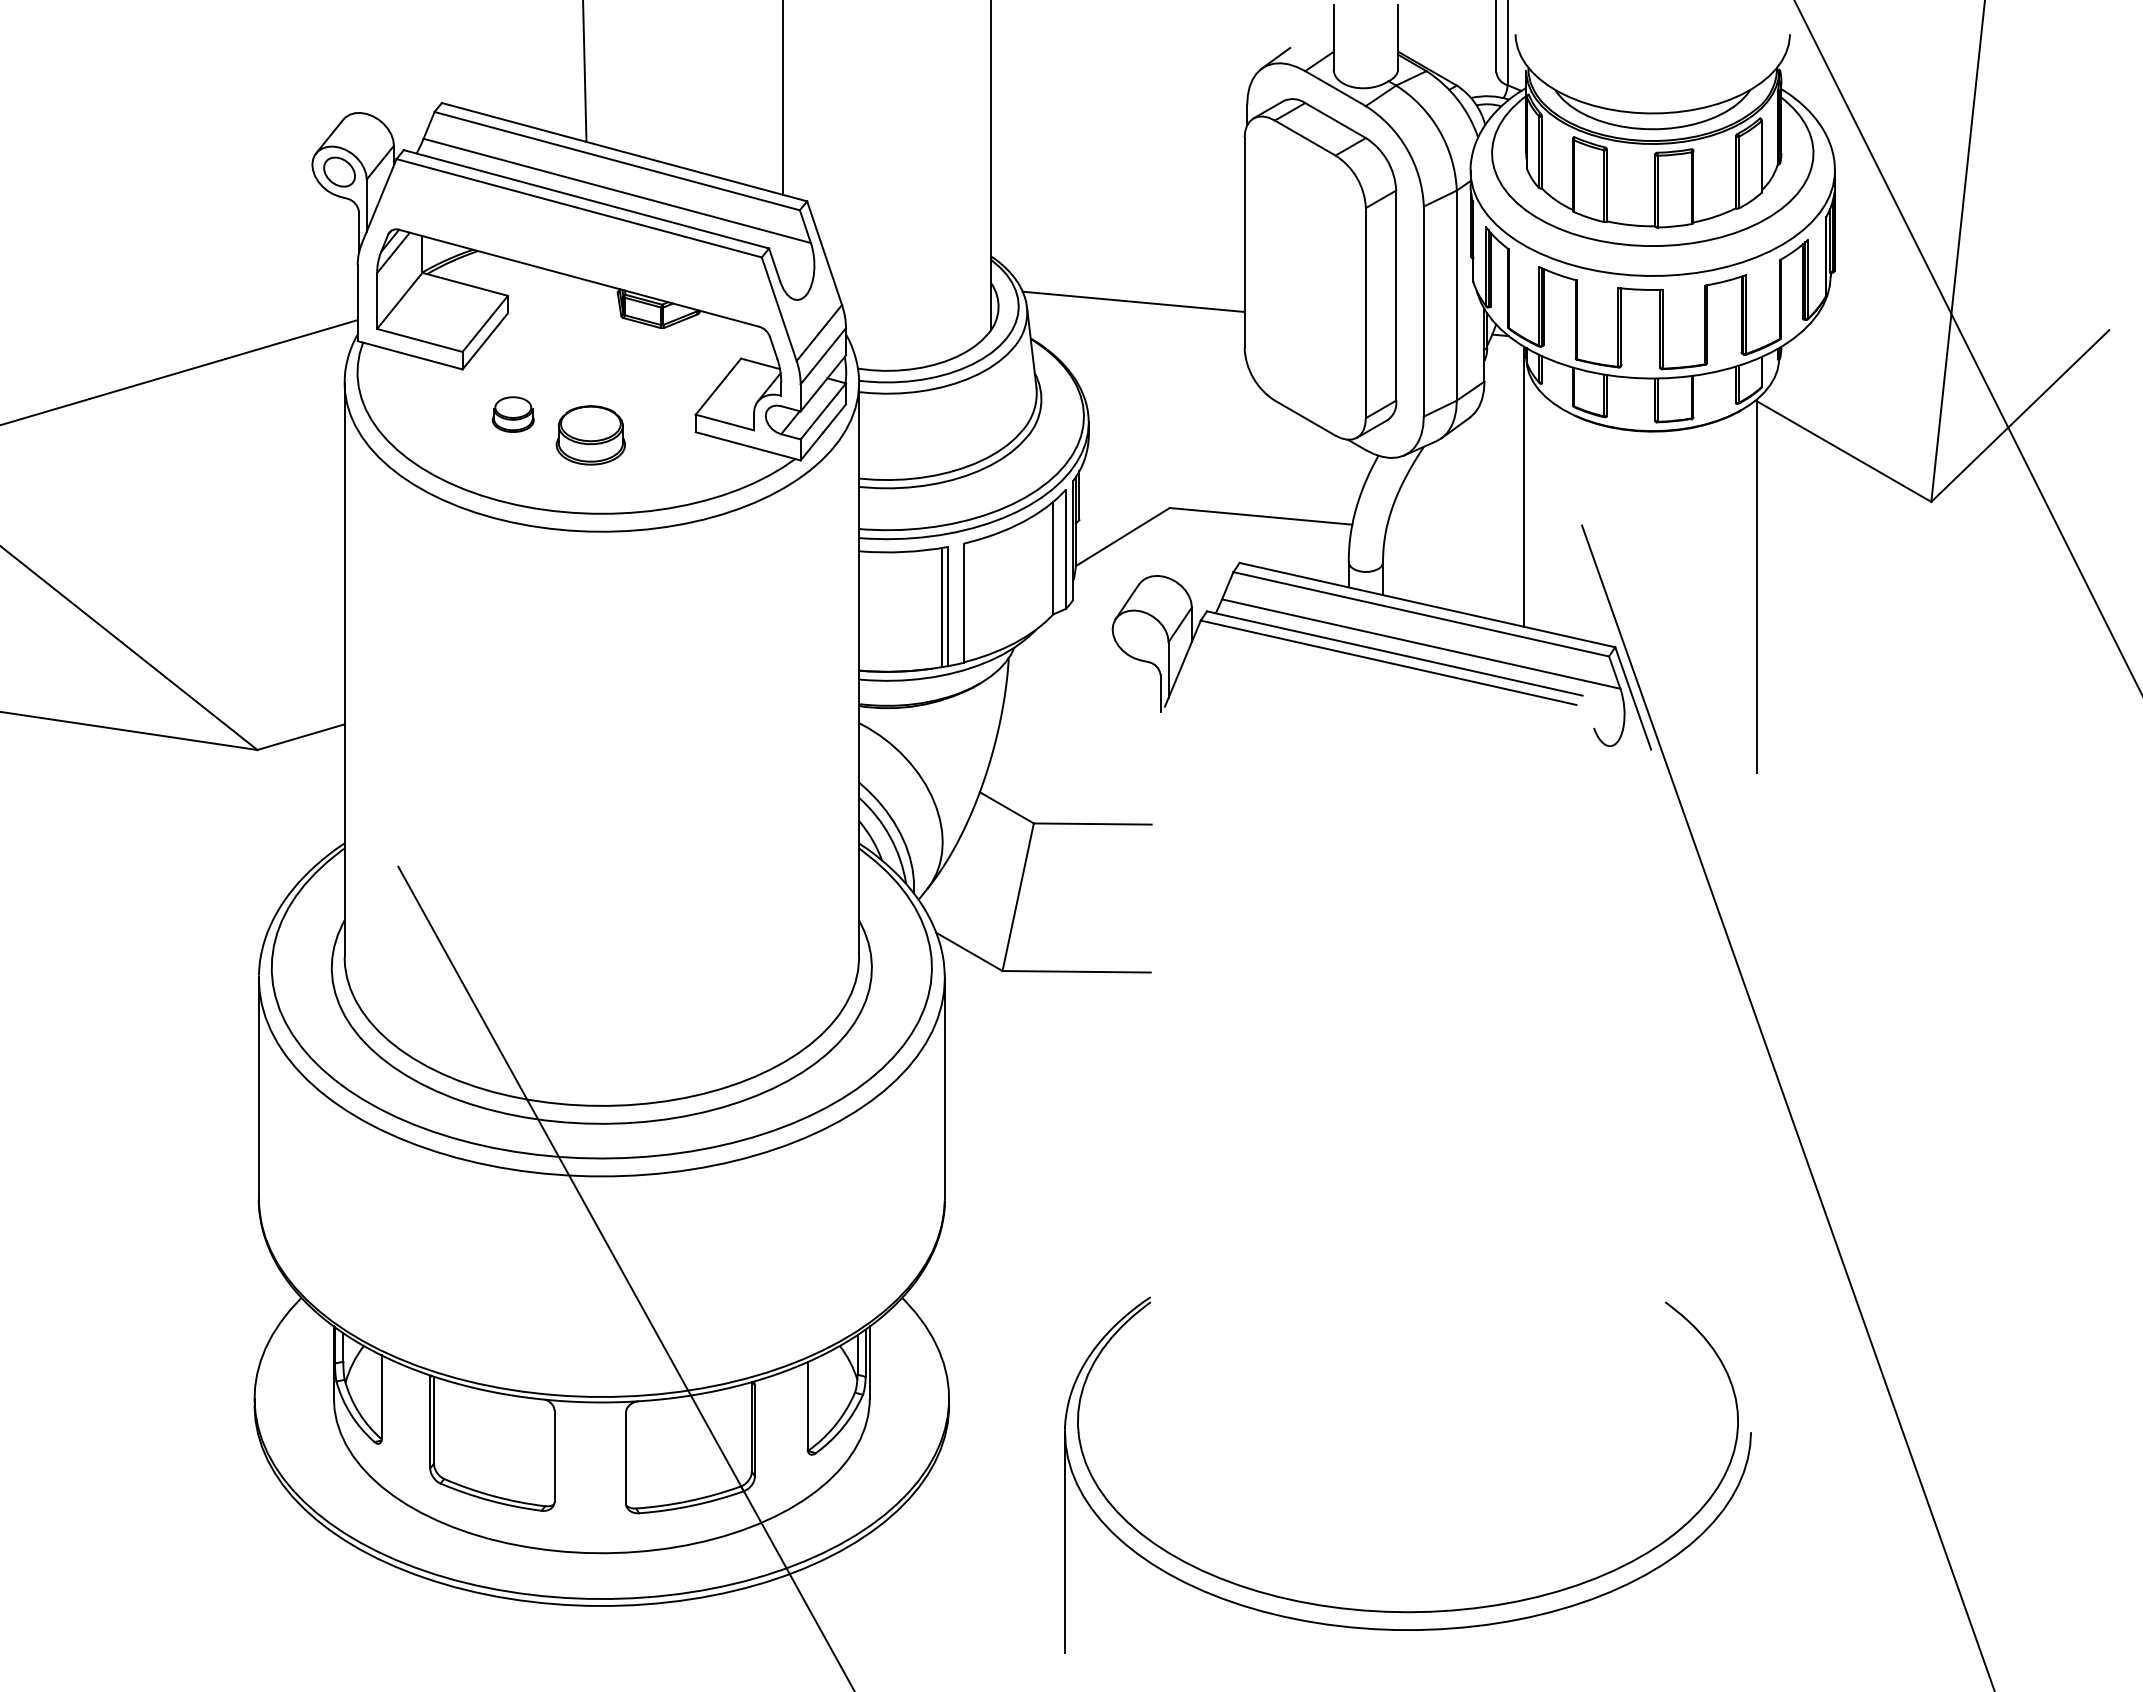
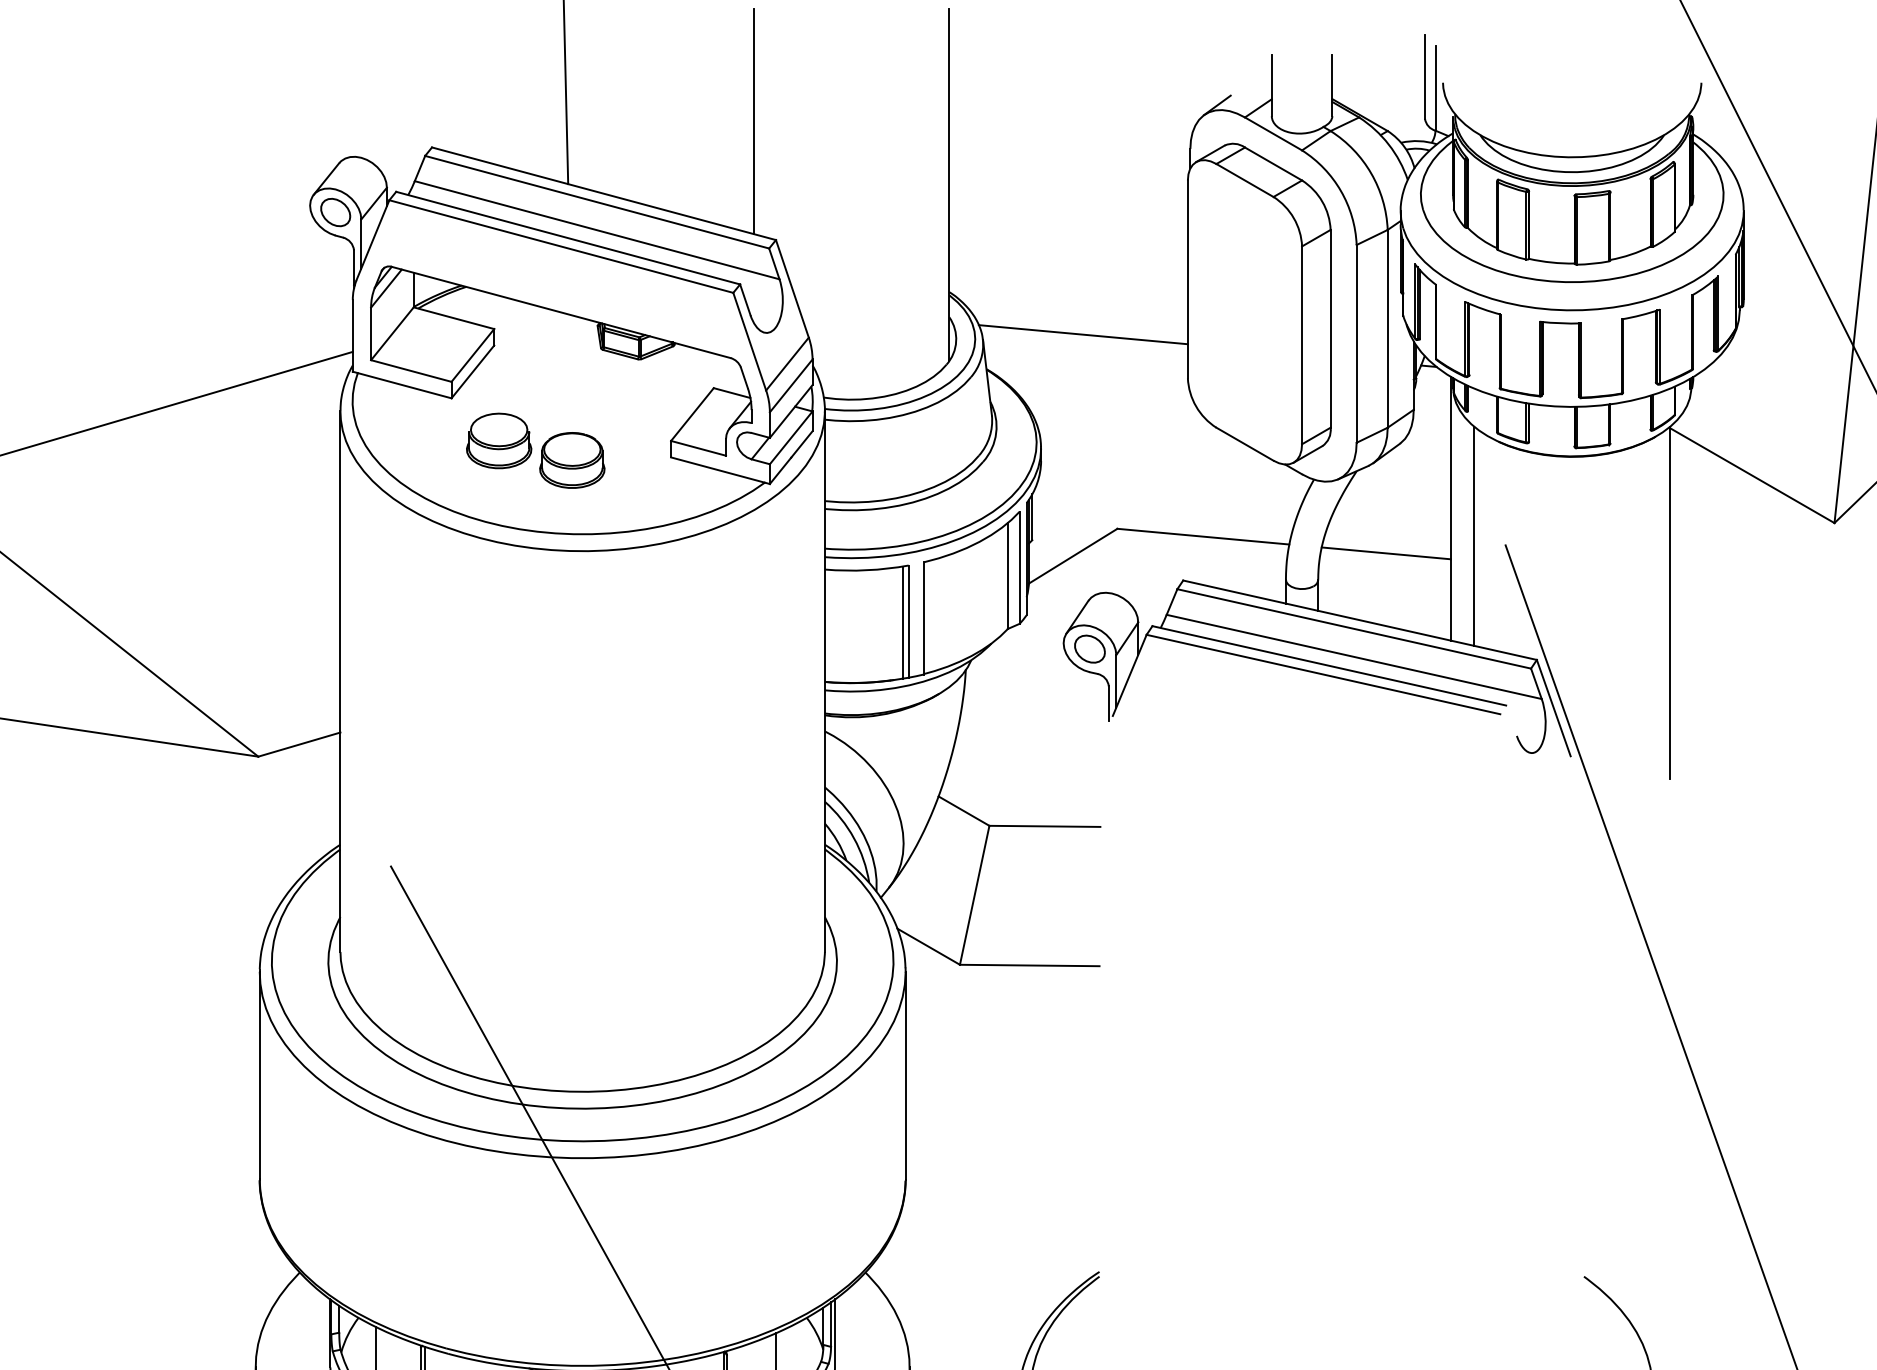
part: (513, 414) -> (499, 440), size x1.67
line: (1548, 515) -> (1474, 535), added
line: (1454, 533) -> (1385, 552), added
part: (1140, 635) -> (1089, 648), added

